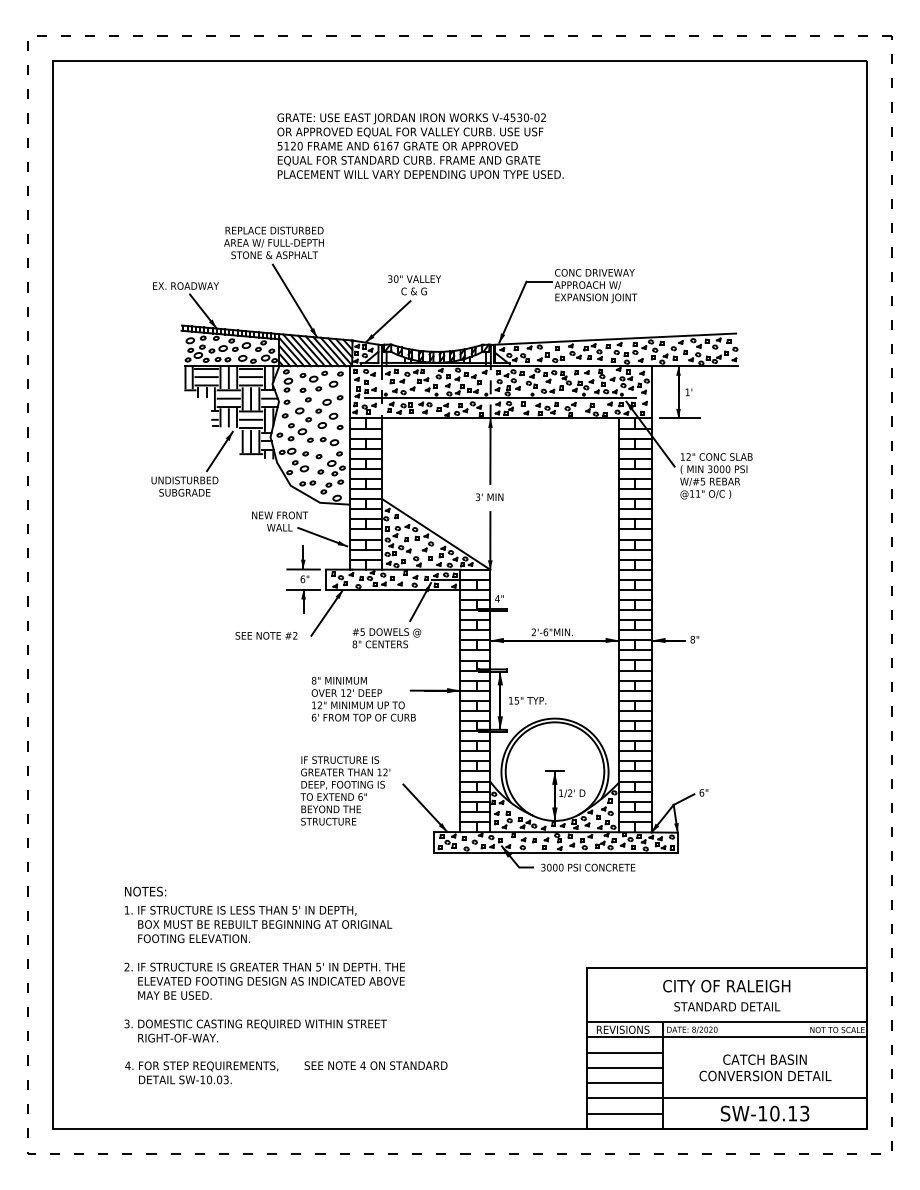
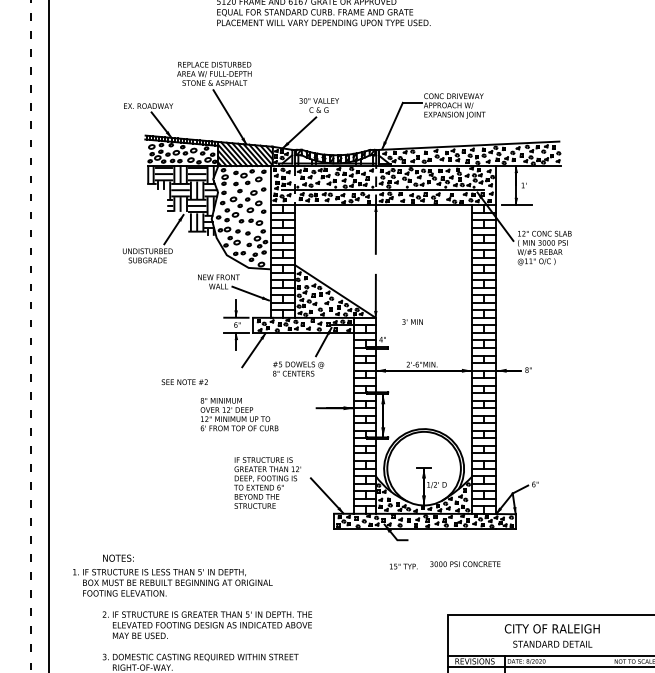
text: (489, 497) -> (412, 322), moved
text: (266, 635) -> (184, 381), moved
text: (363, 699) -> (239, 414), moved
text: (527, 700) -> (403, 566), moved
text: (588, 867) -> (465, 564), moved
text: (258, 924) -> (172, 582), moved

